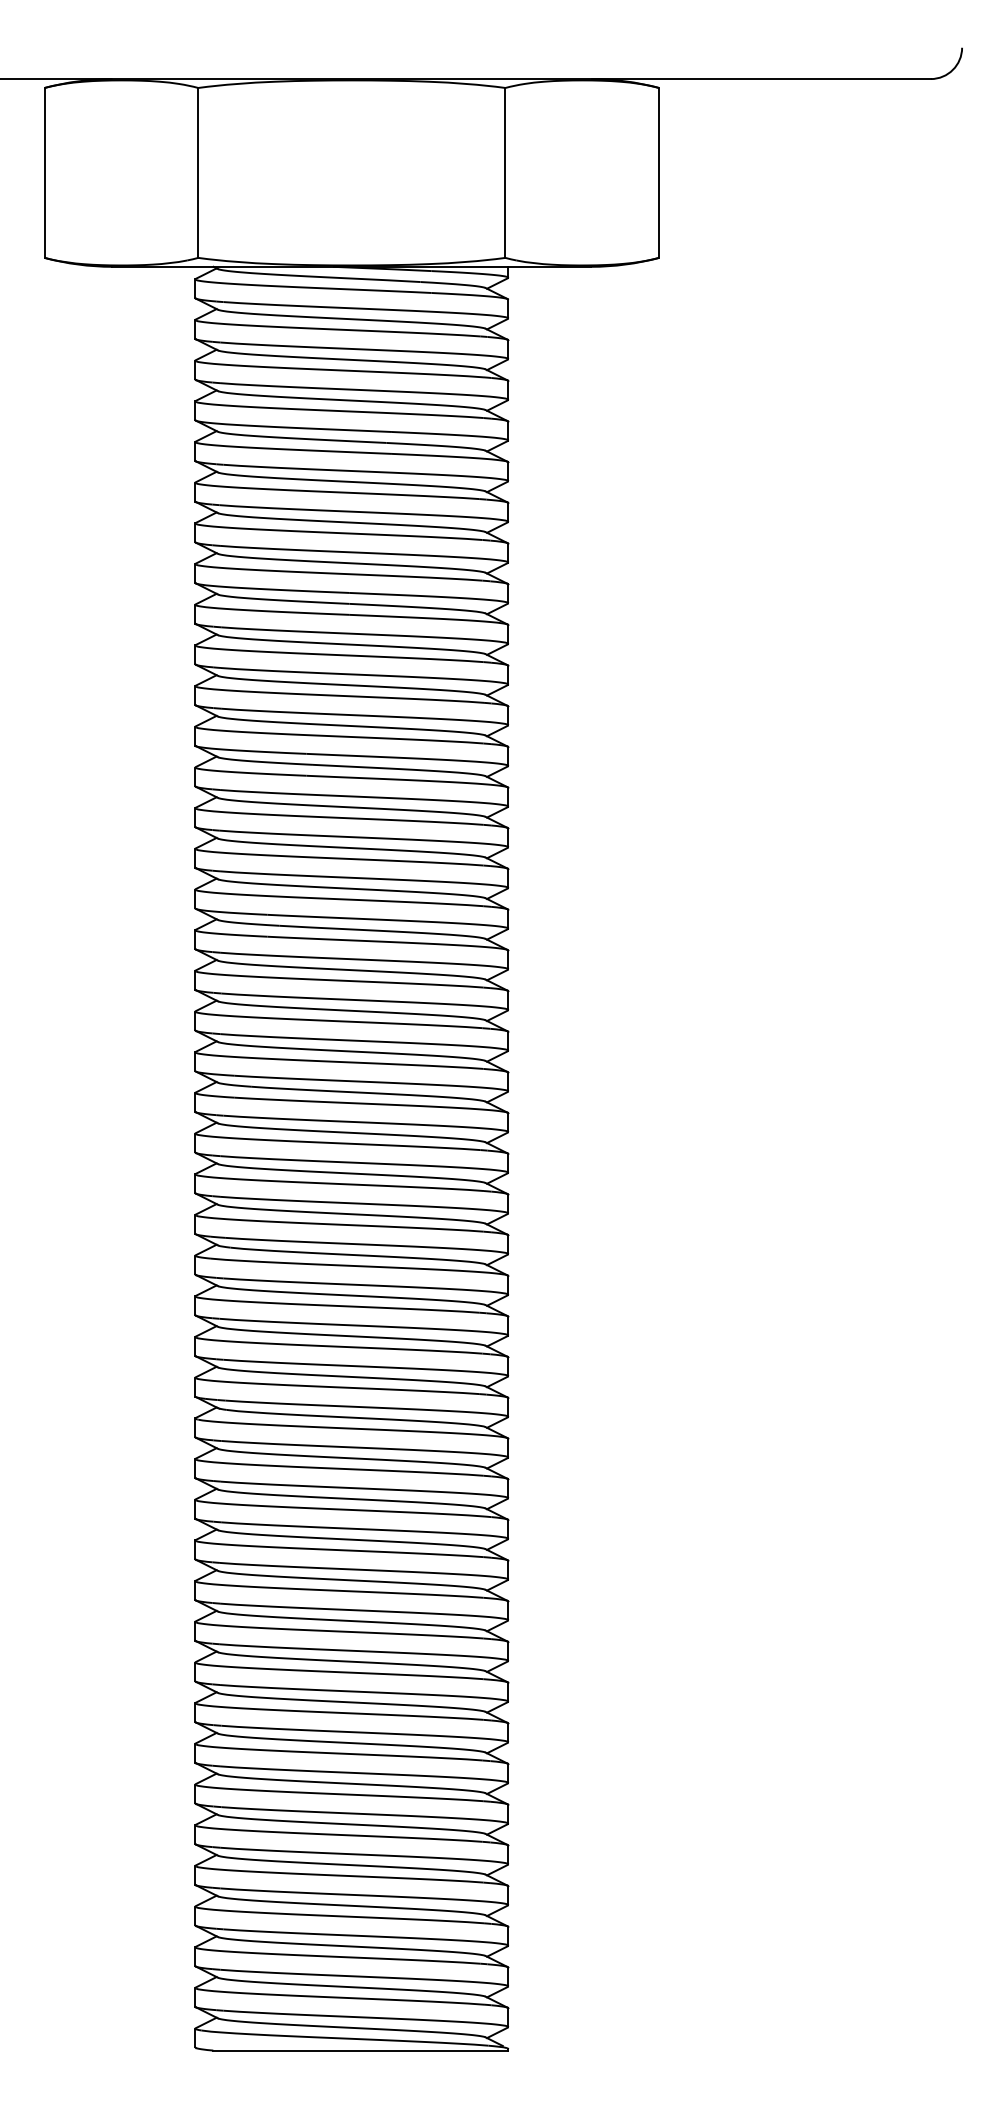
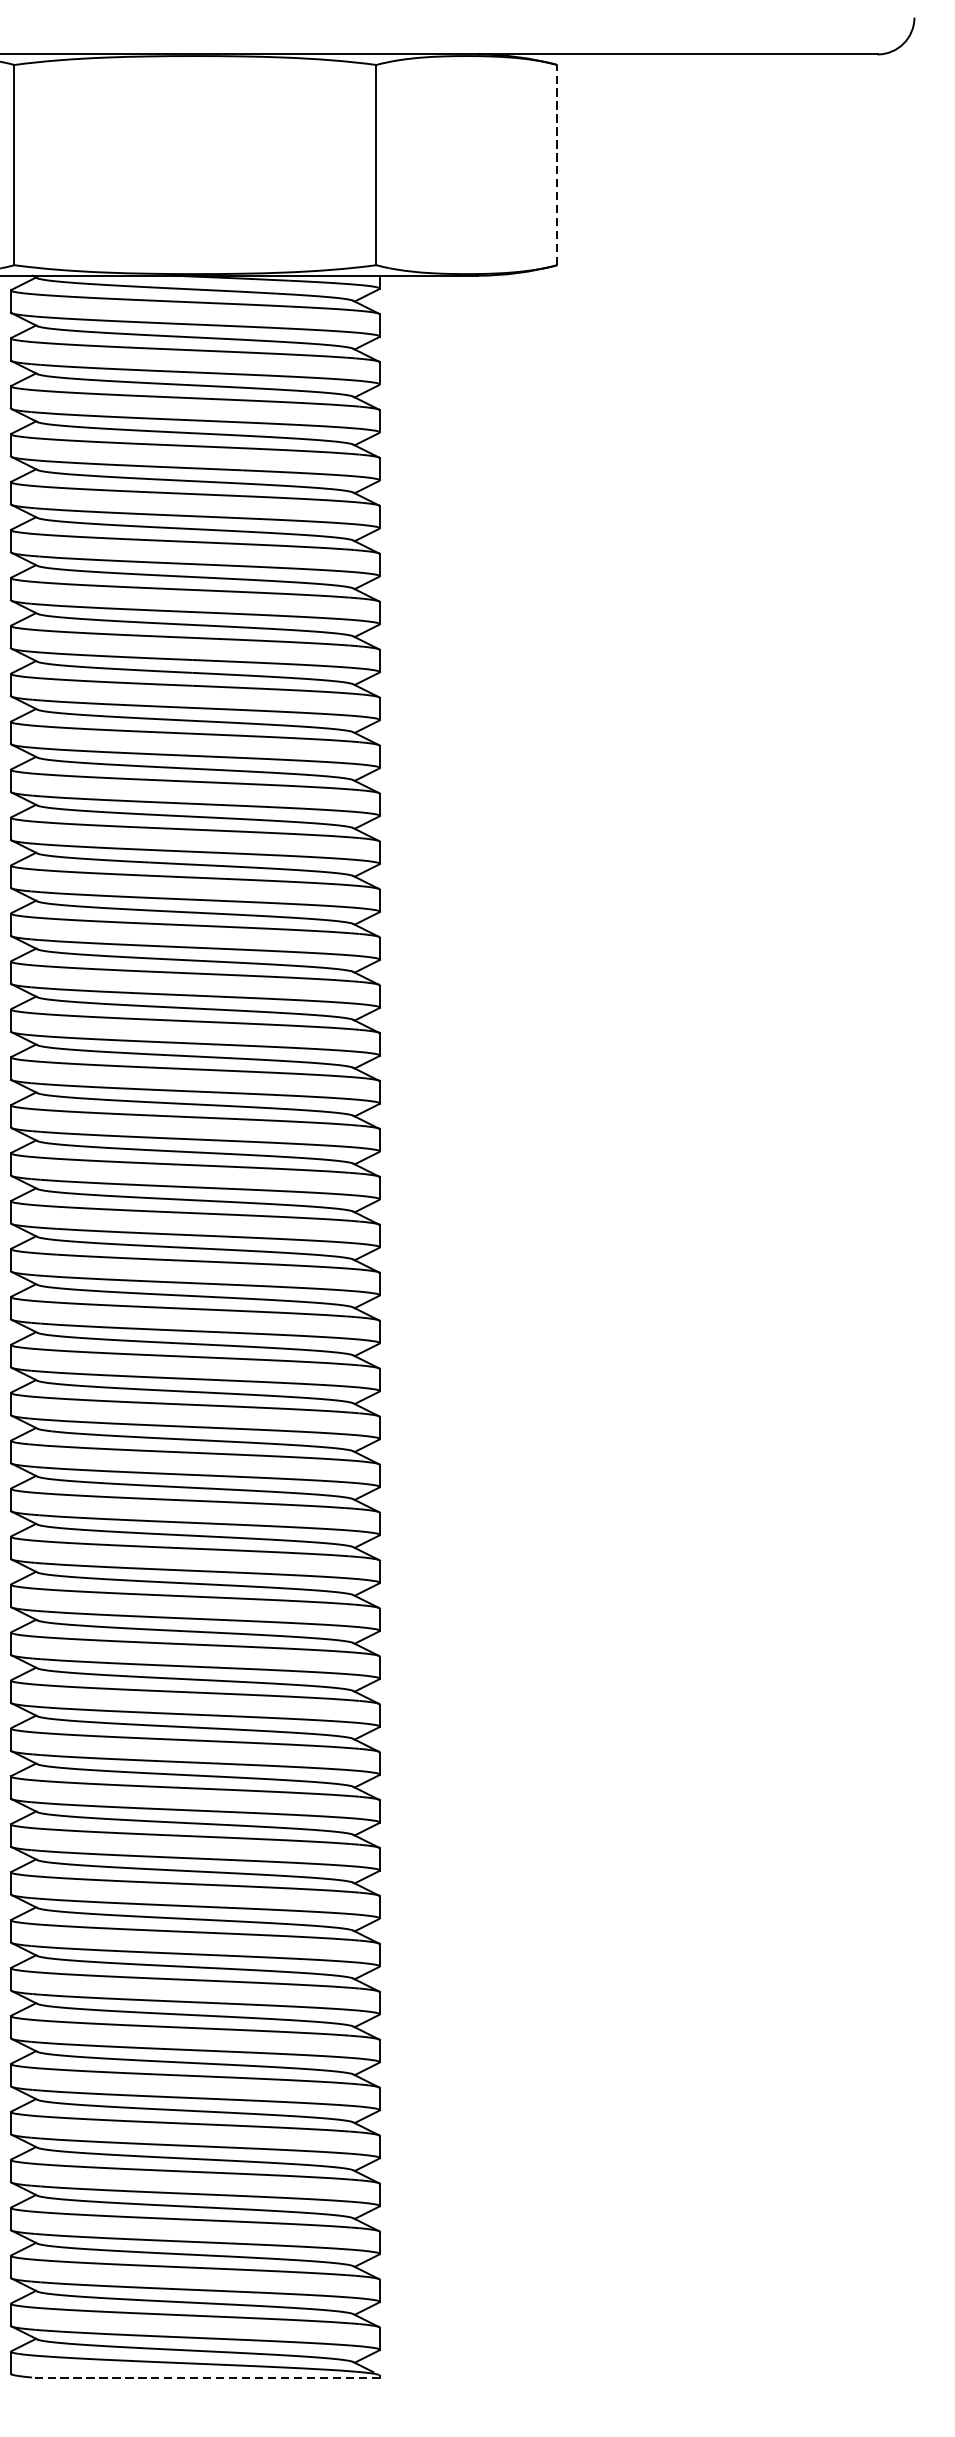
line: (659, 172) -> (557, 164), solid -> dashed
line: (360, 2050) -> (205, 2377), solid -> dashed

